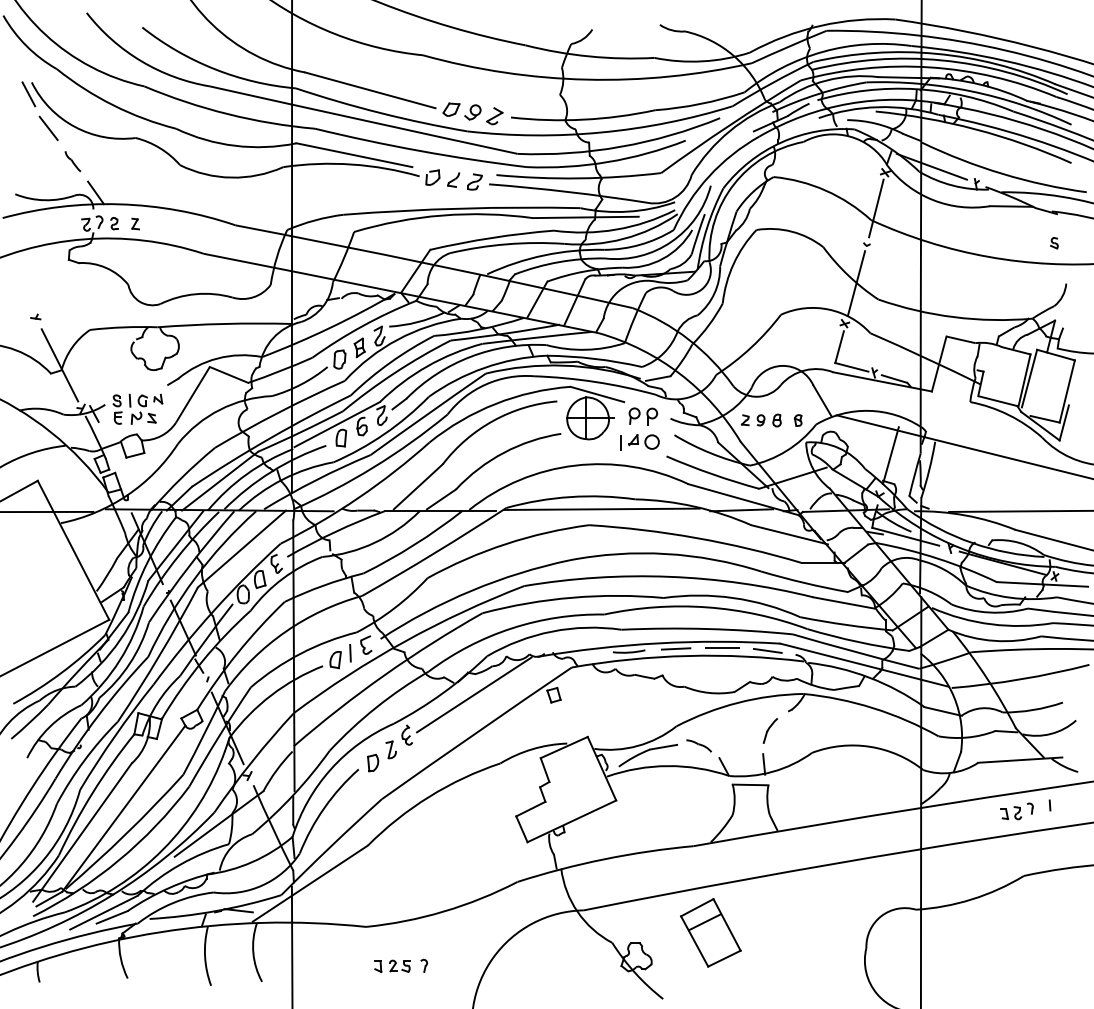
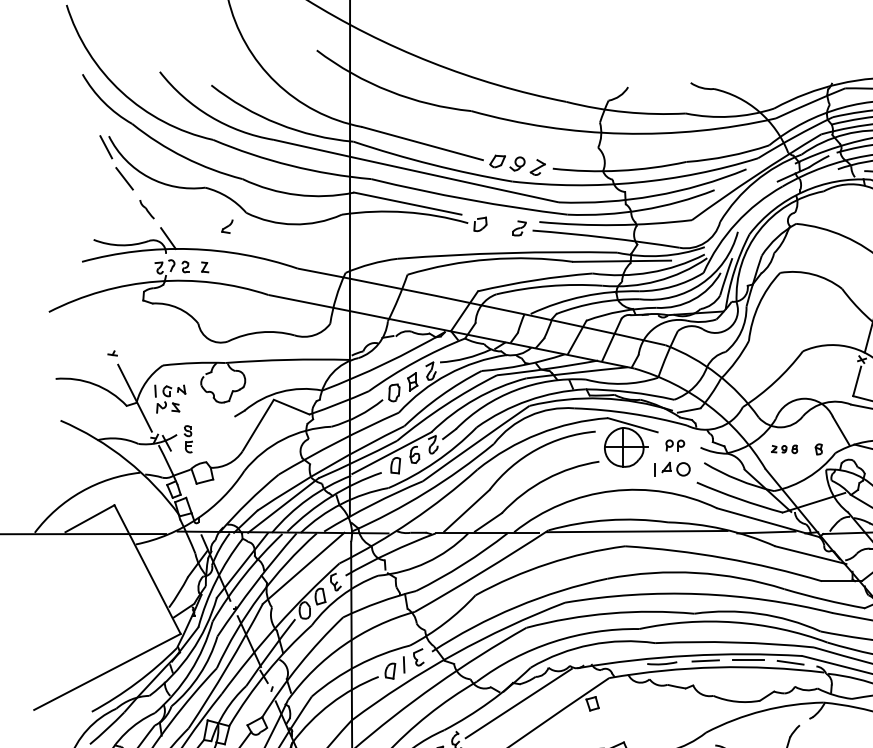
part: (453, 179) -> (227, 226), moved
part: (145, 408) -> (169, 398), moved
part: (642, 416) -> (674, 445), size x0.7
part: (760, 420) -> (783, 449), size x0.7

